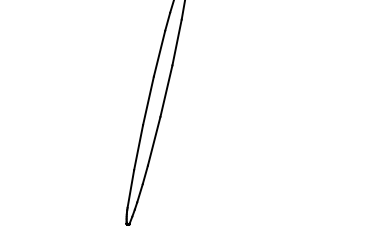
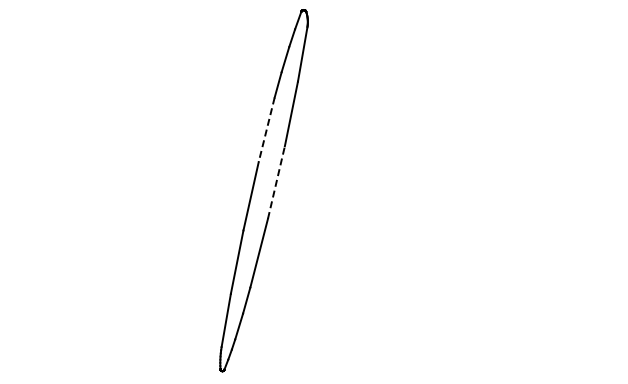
line: (159, 54) -> (266, 130), solid -> dashed
line: (166, 91) -> (276, 182), solid -> dashed

